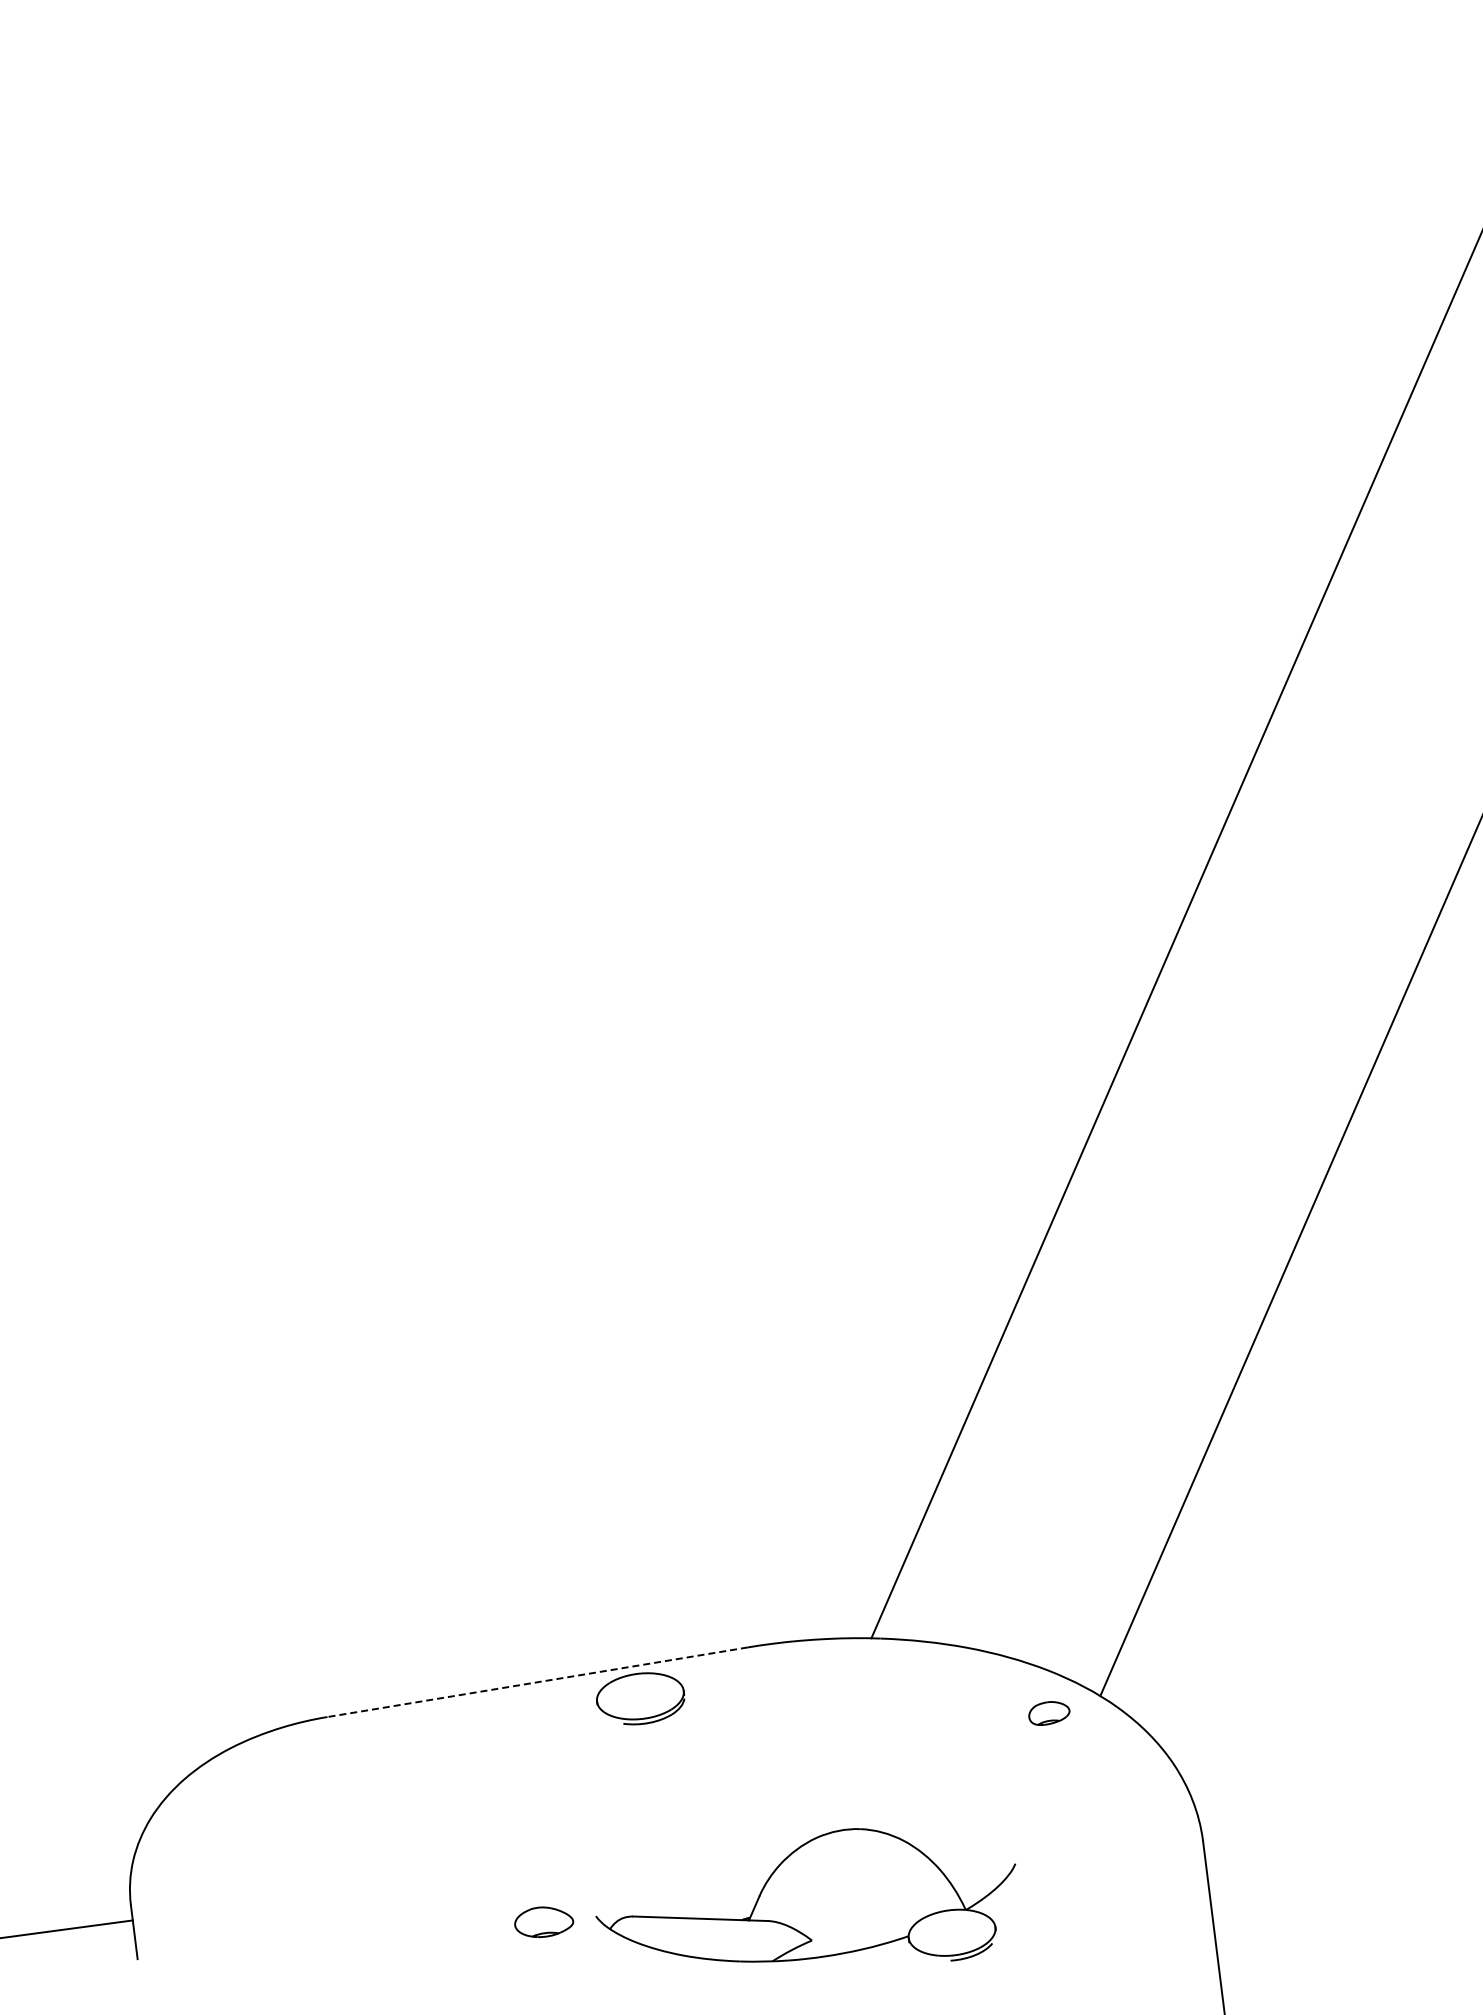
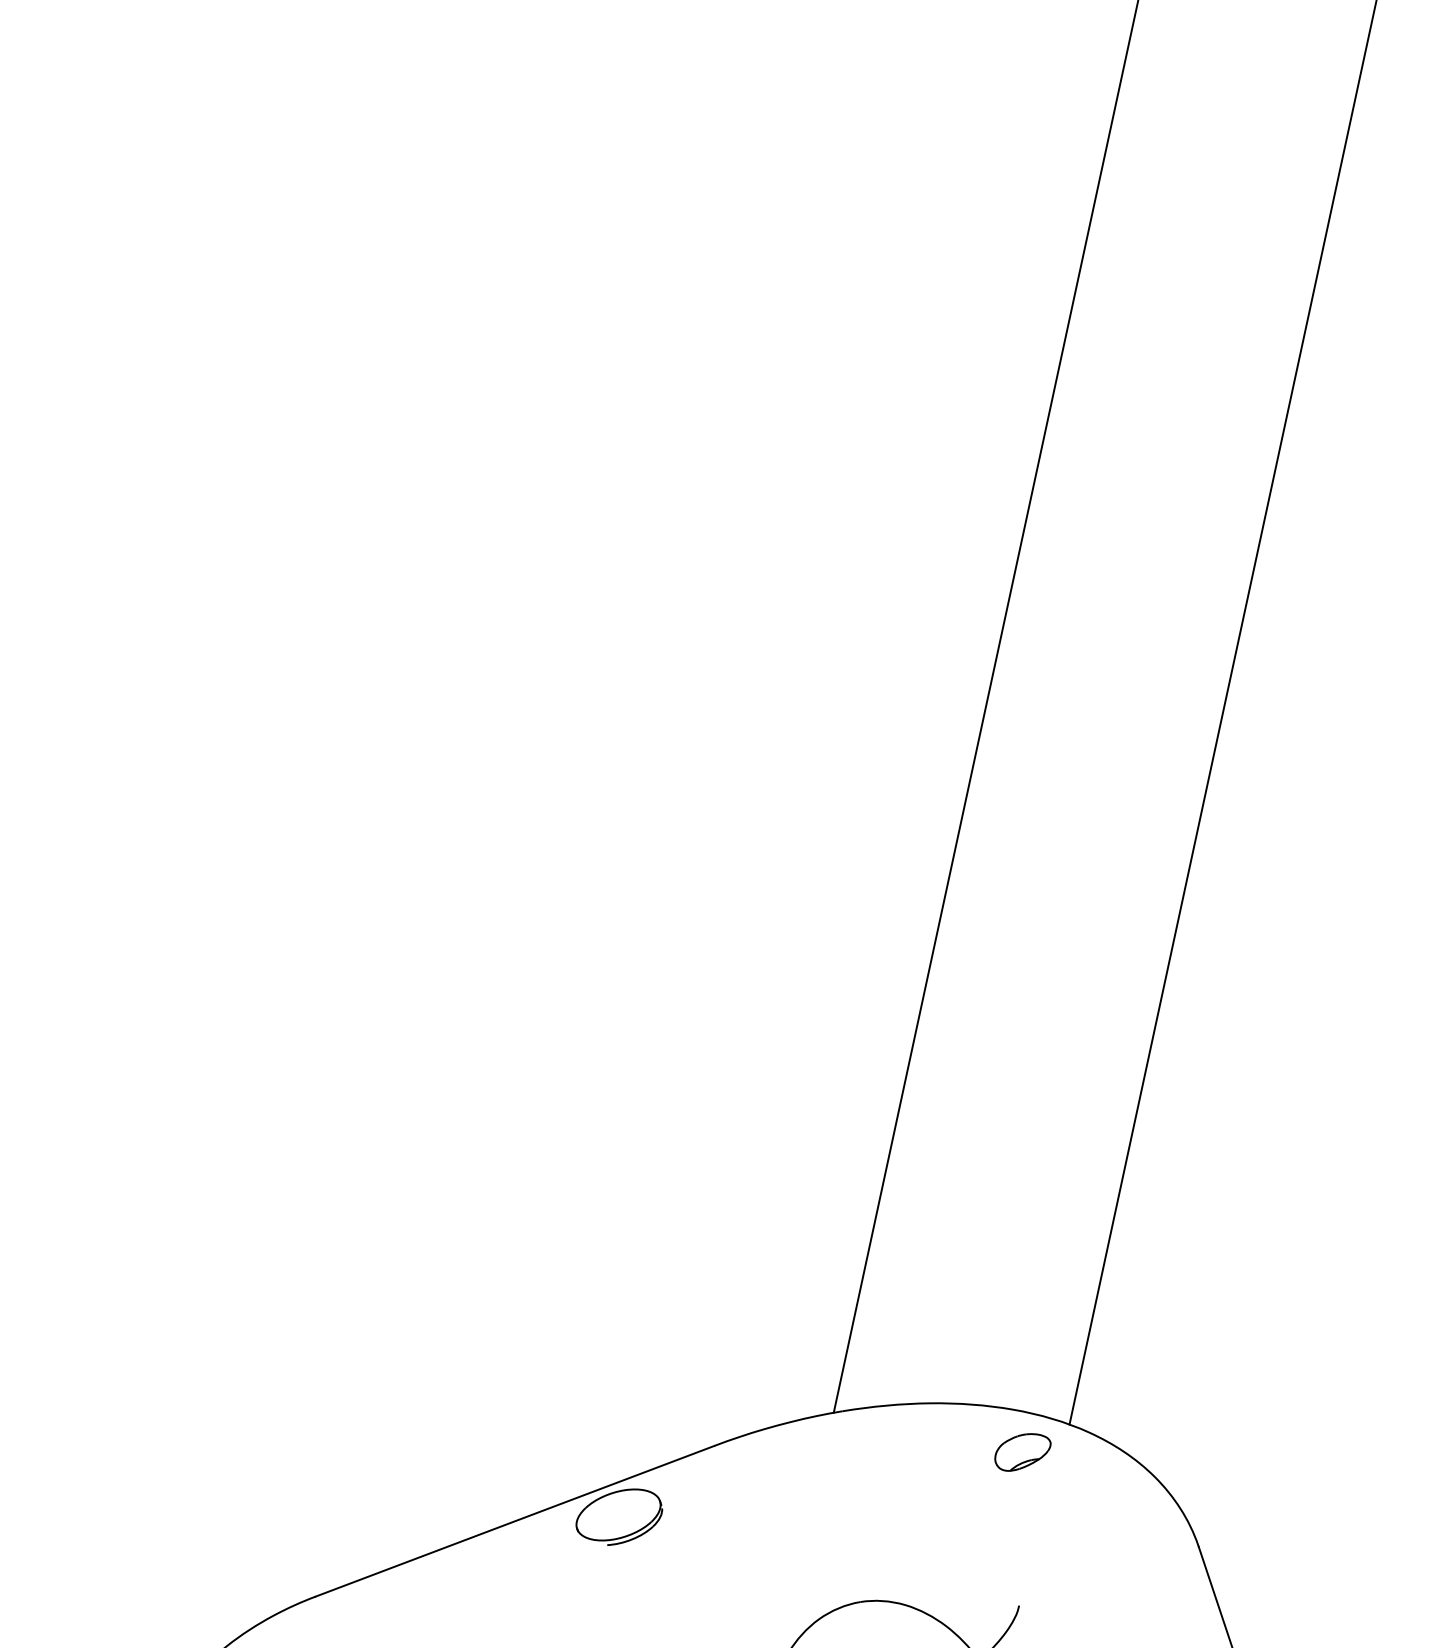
line: (537, 1682) -> (514, 1521), dashed -> solid
part: (1049, 1713) -> (1023, 1451), size x1.43

